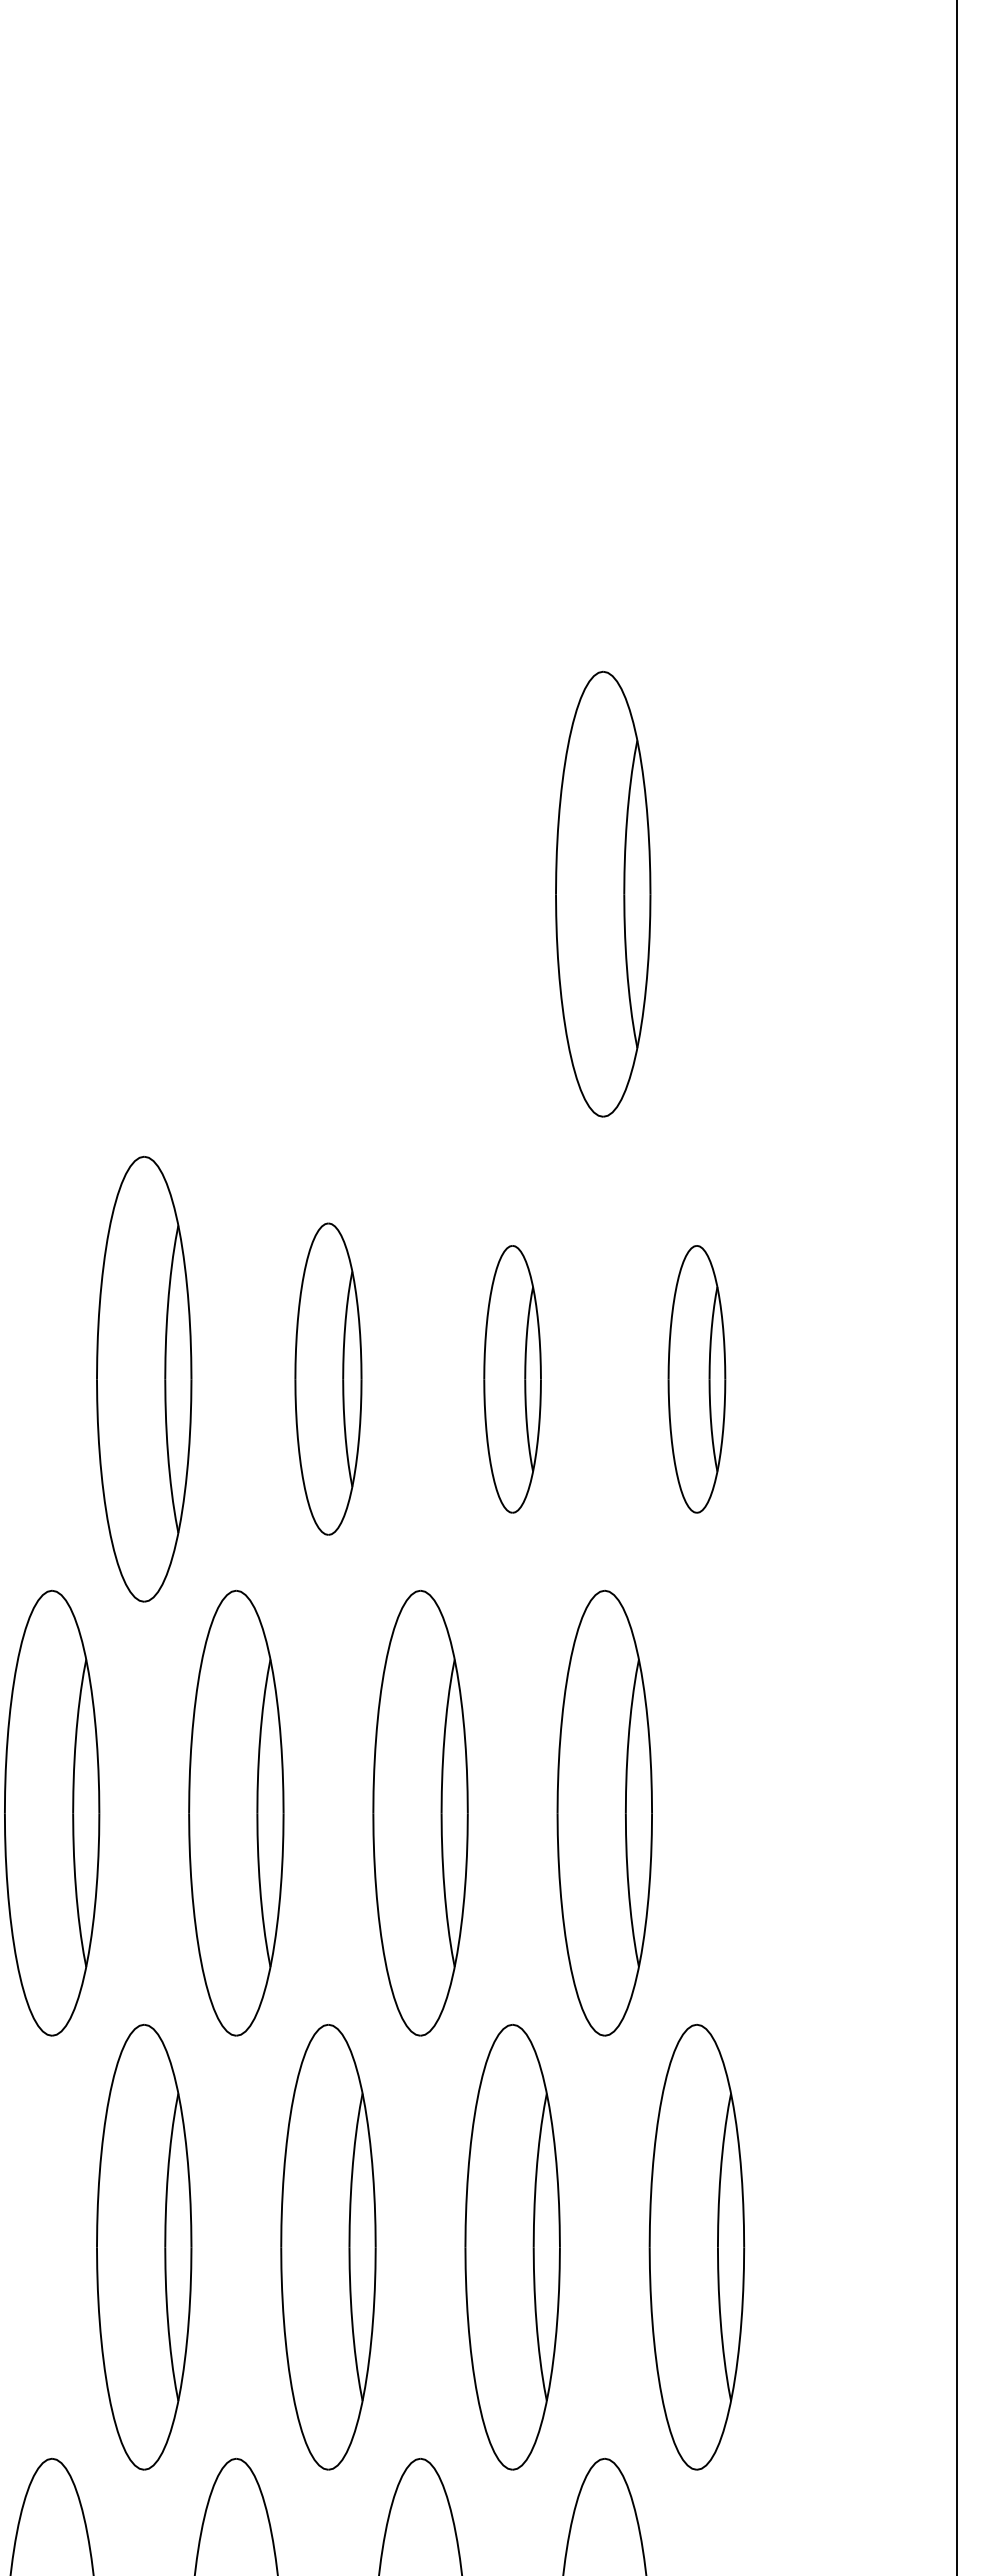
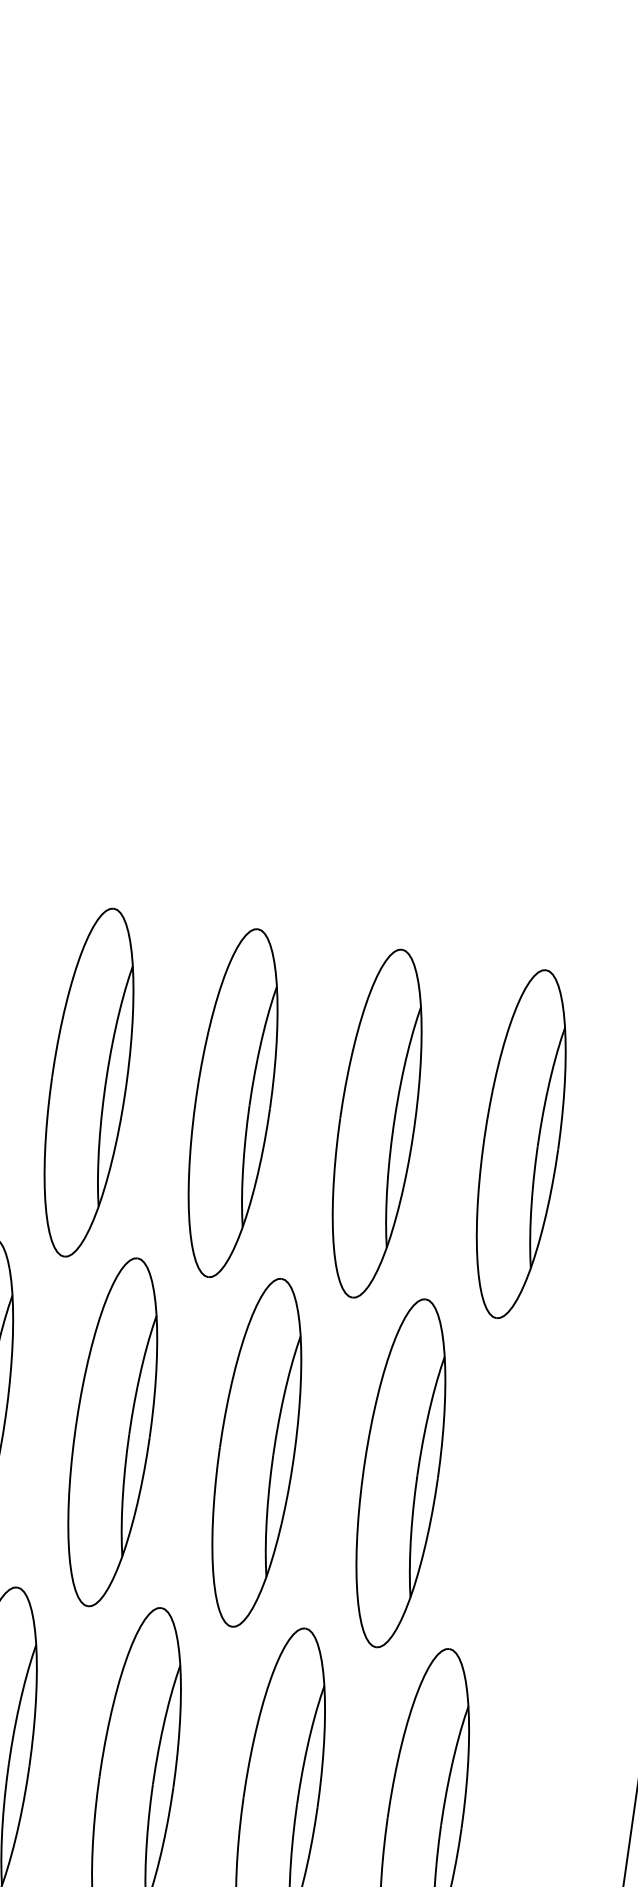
part: (603, 894) -> (502, 754), removed
part: (328, 1378) -> (233, 1102), size x1.43
part: (512, 1379) -> (377, 1123), size x1.67
part: (696, 1379) -> (520, 1144), size x1.67

